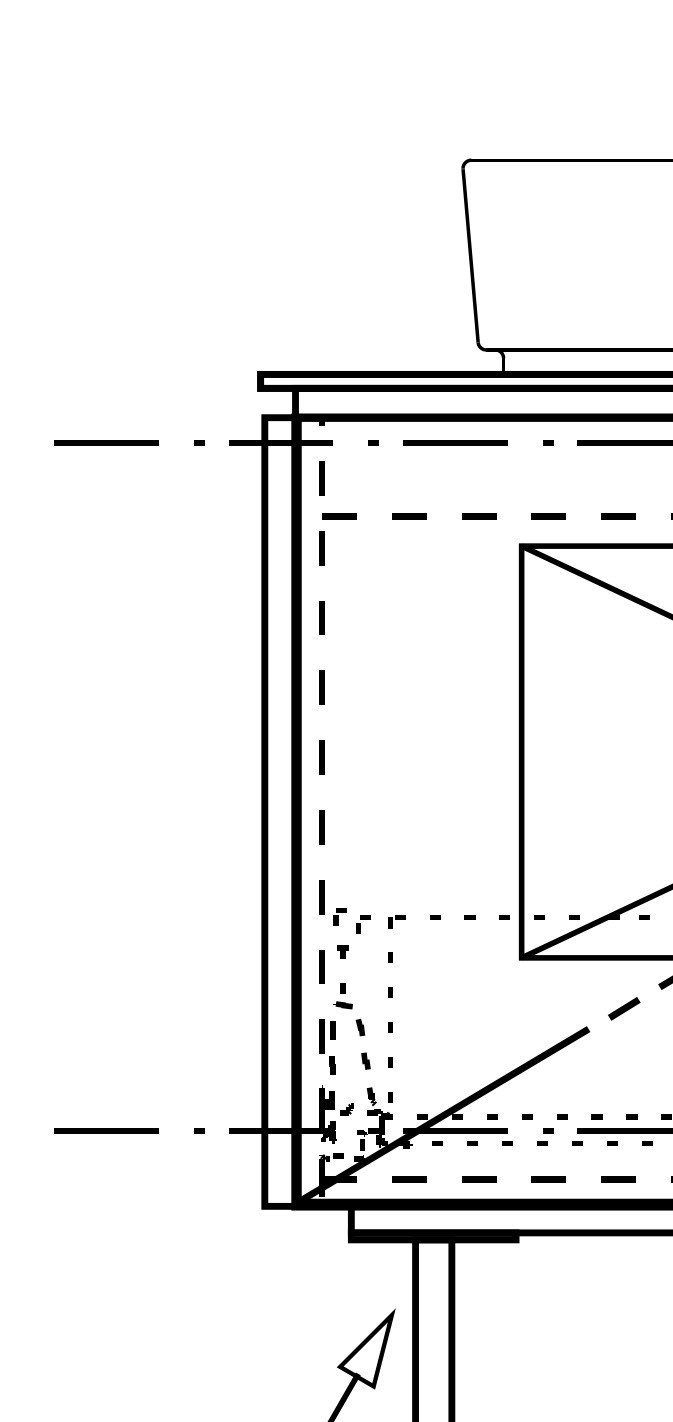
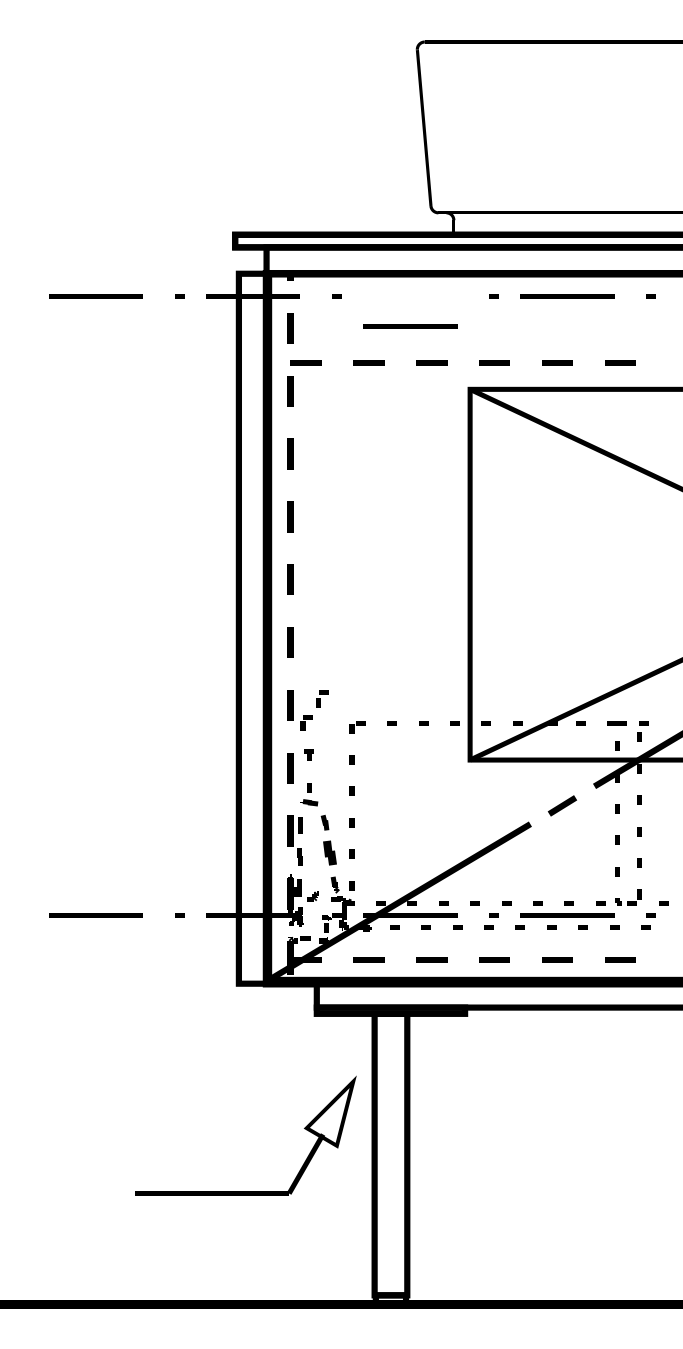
line: (455, 442) -> (410, 326), moved
part: (363, 923) -> (322, 698), moved
part: (365, 1060) -> (329, 852), size x1.6

